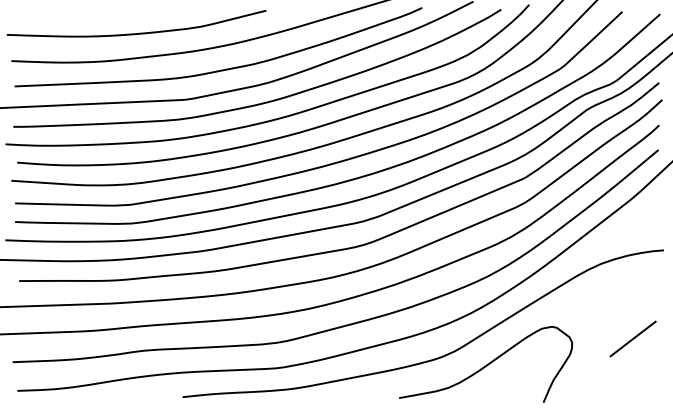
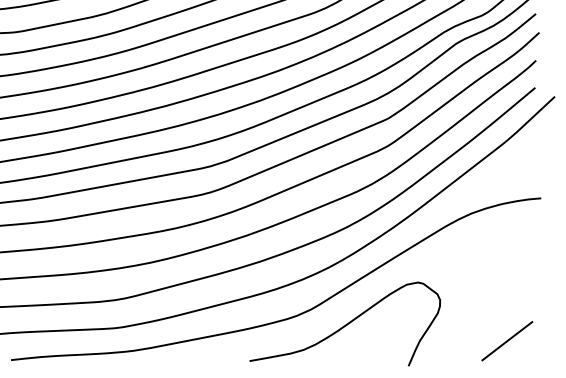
line: (632, 338) -> (506, 340), moved

